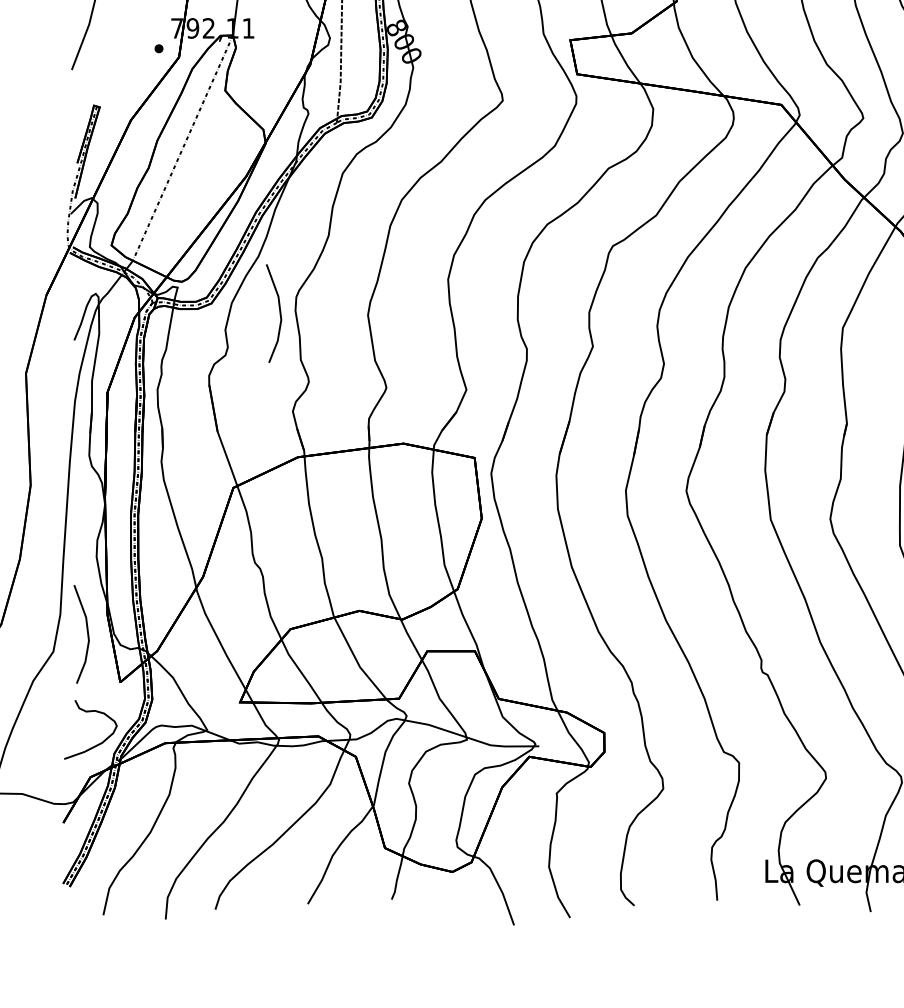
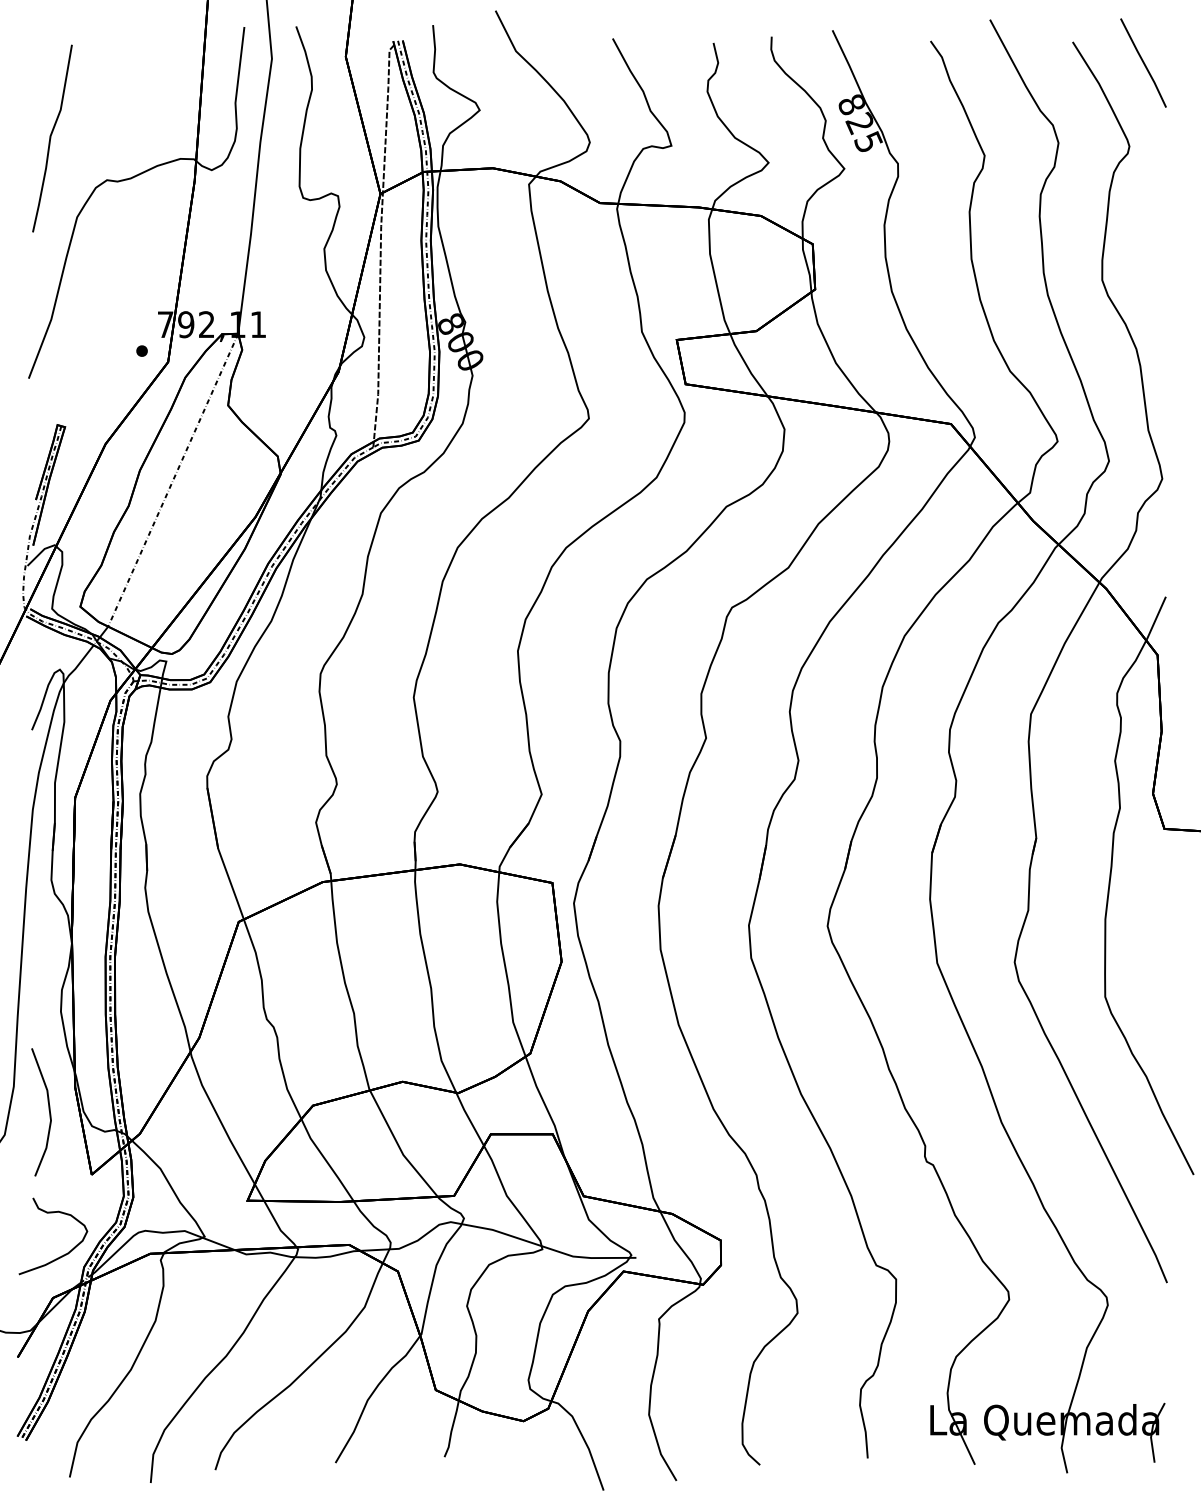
line: (279, 312) -> (298, 693), removed

